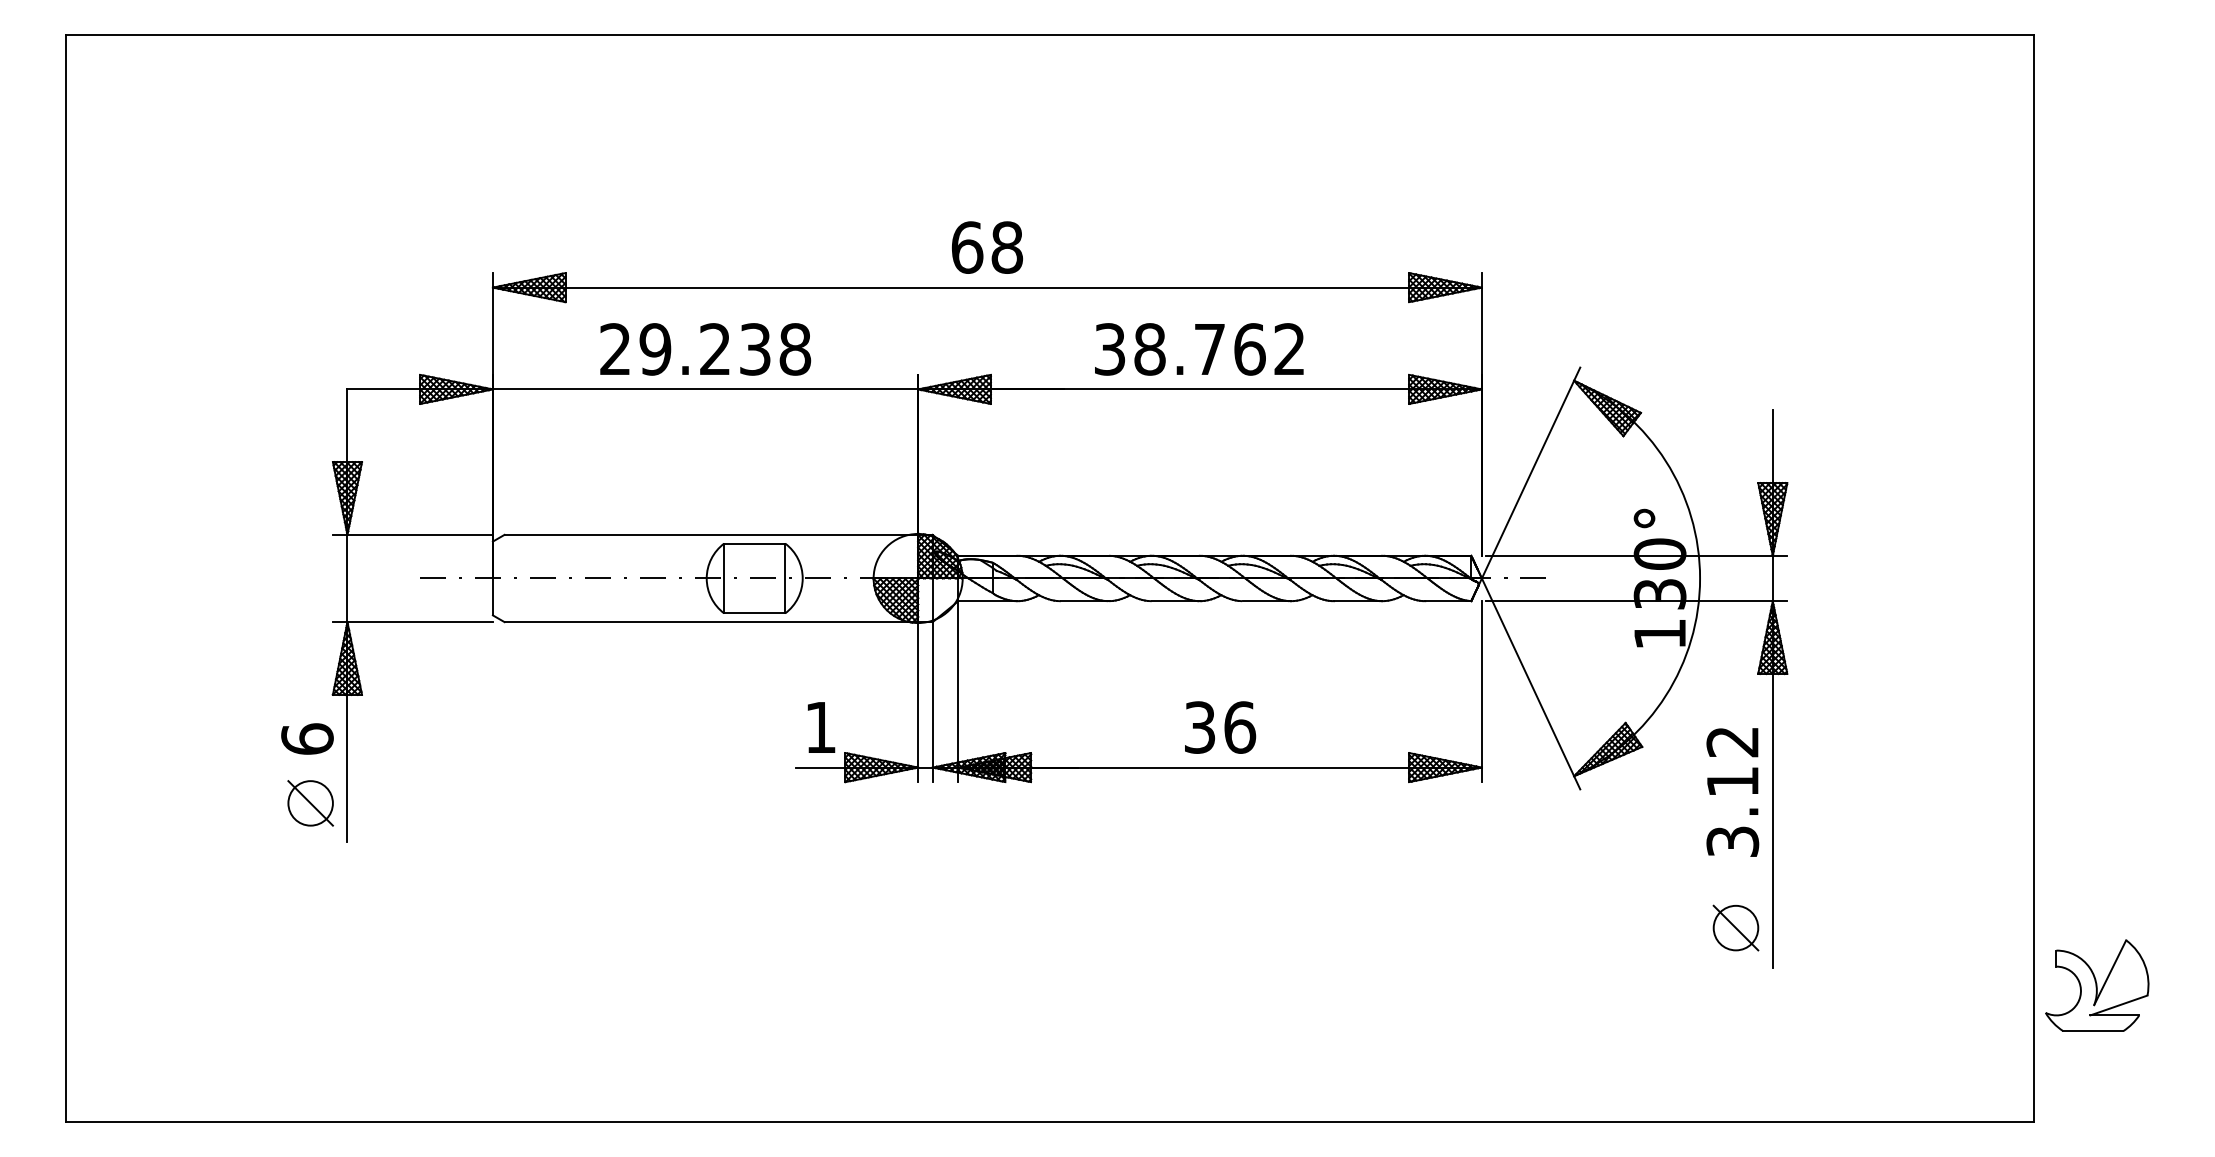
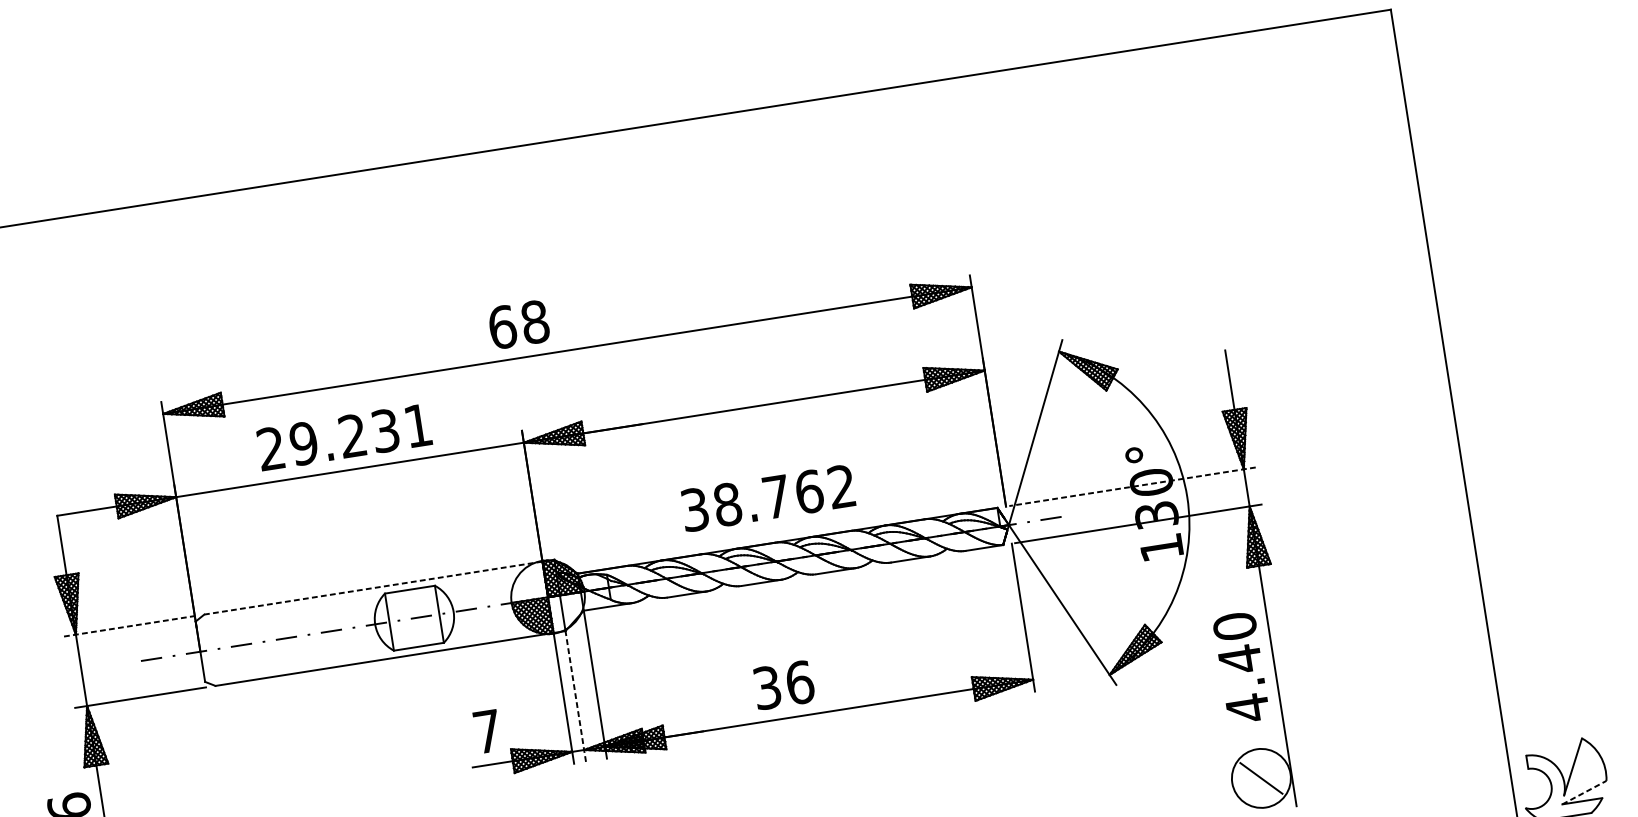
text: (987, 247) -> (519, 324), moved
text: (795, 349) -> (418, 425), 29.238 -> 29.231
text: (1199, 349) -> (768, 498), moved
line: (412, 534) -> (129, 626), solid -> dashed
line: (711, 534) -> (373, 587), solid -> dashed
line: (1636, 555) -> (1132, 486), solid -> dashed
line: (932, 702) -> (575, 696), solid -> dashed
text: (820, 727) -> (487, 731), 1 -> 7
text: (1220, 727) -> (784, 685), moved
text: (1732, 792) -> (1241, 668), 3.12 -> 4.40
circle: (1735, 927) -> (1260, 777), size x1.6
line: (2119, 1005) -> (1584, 792), solid -> dashed

